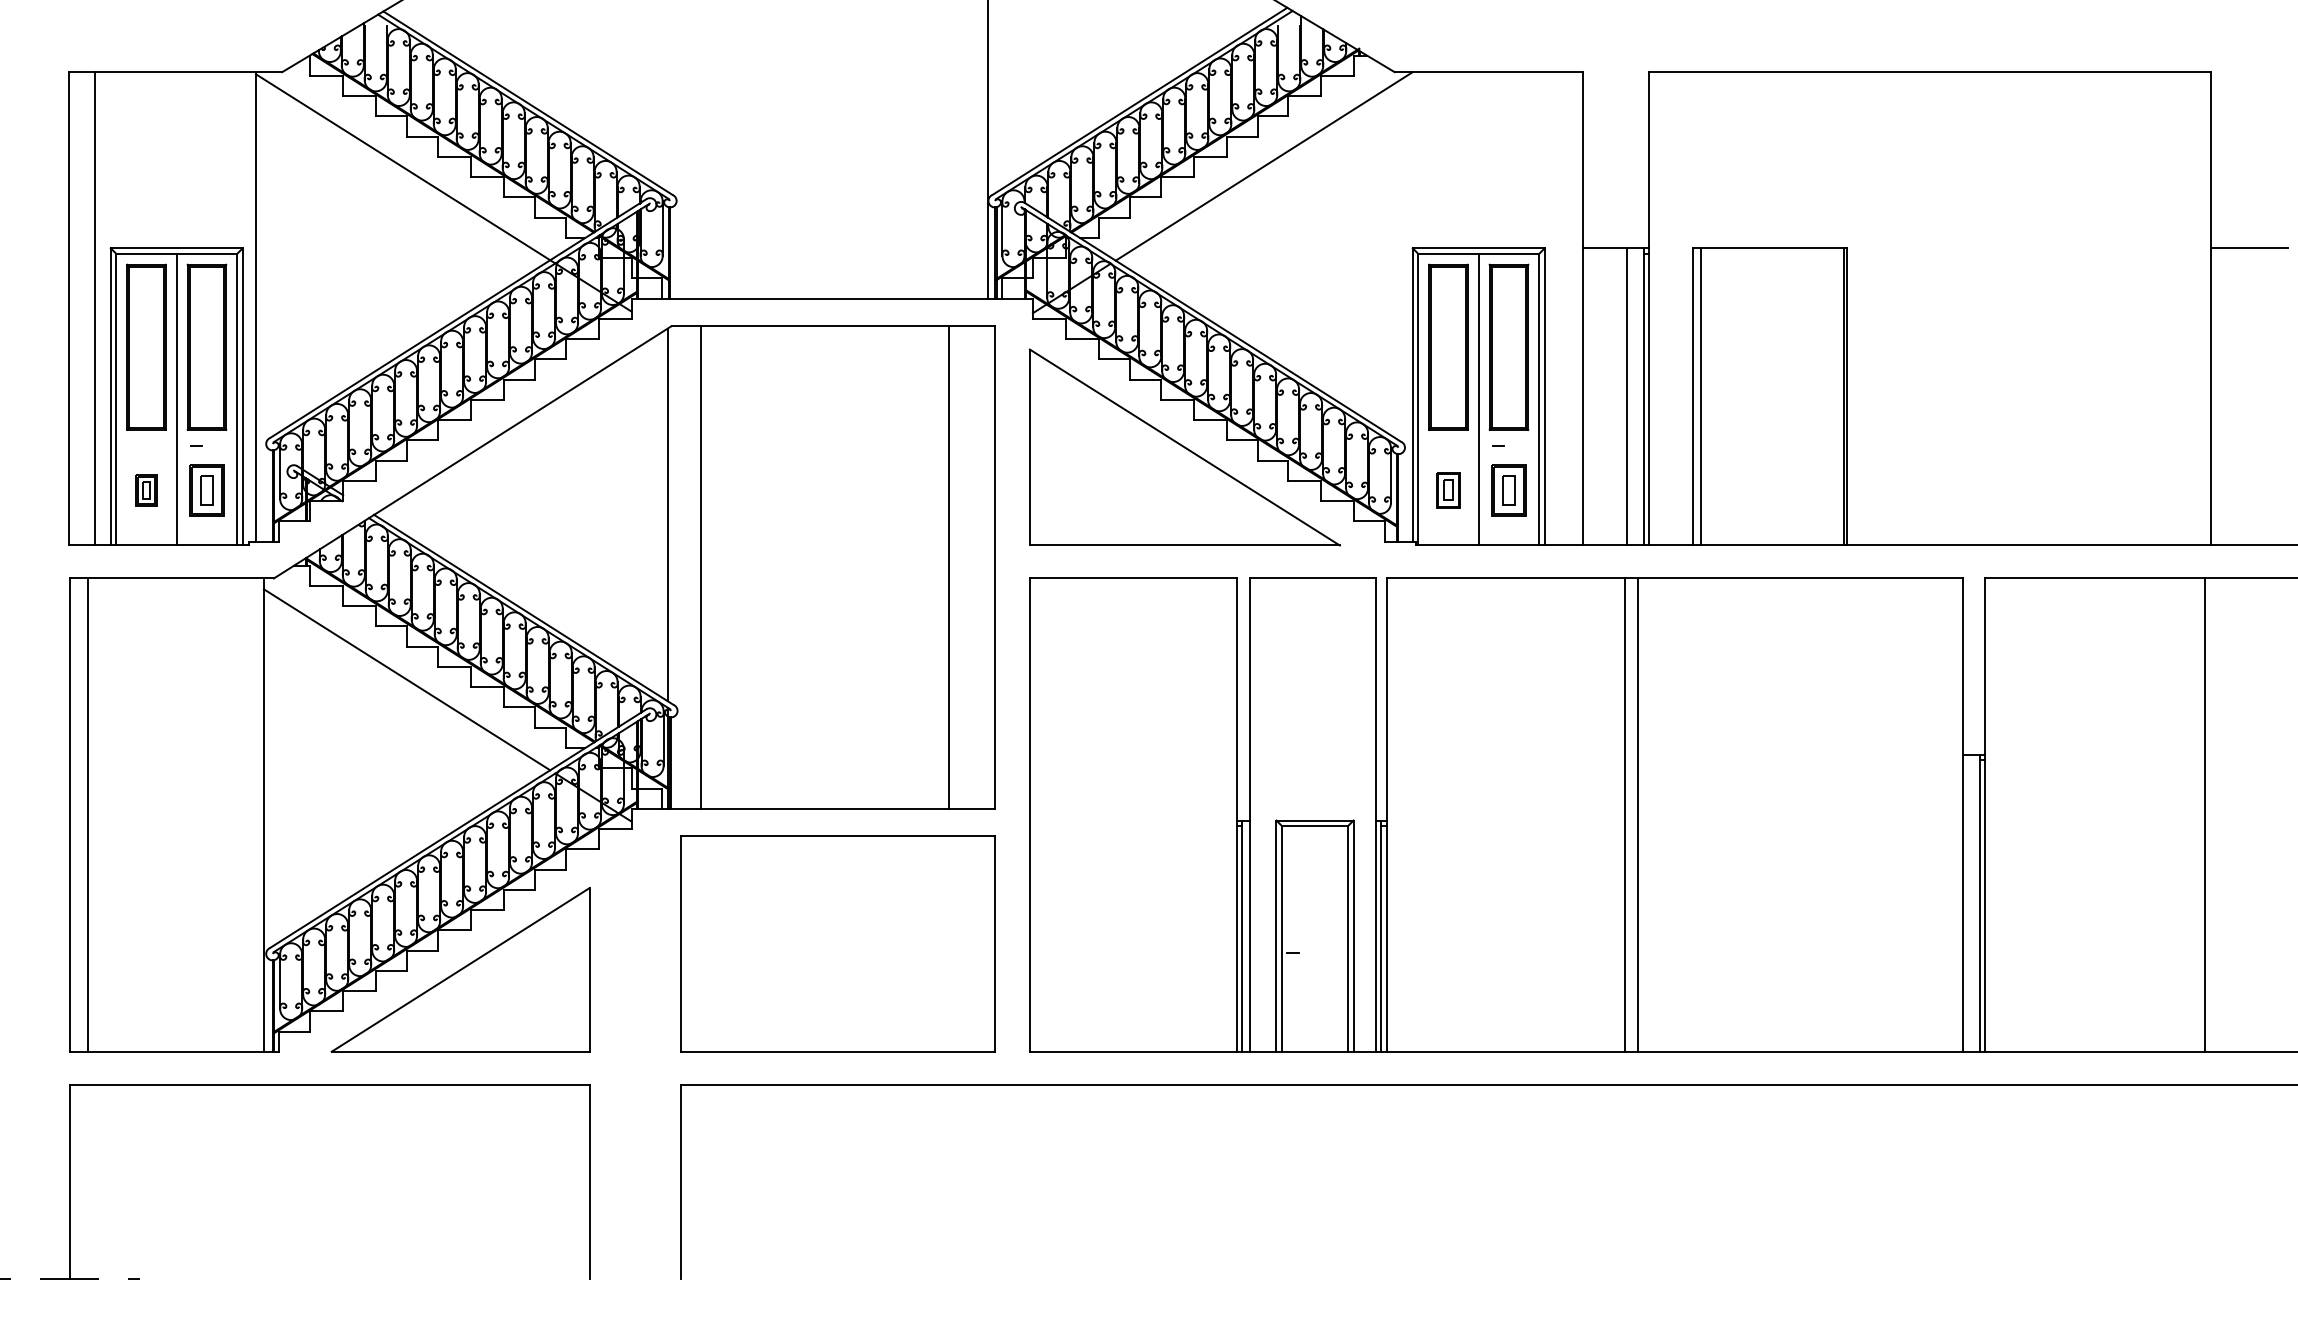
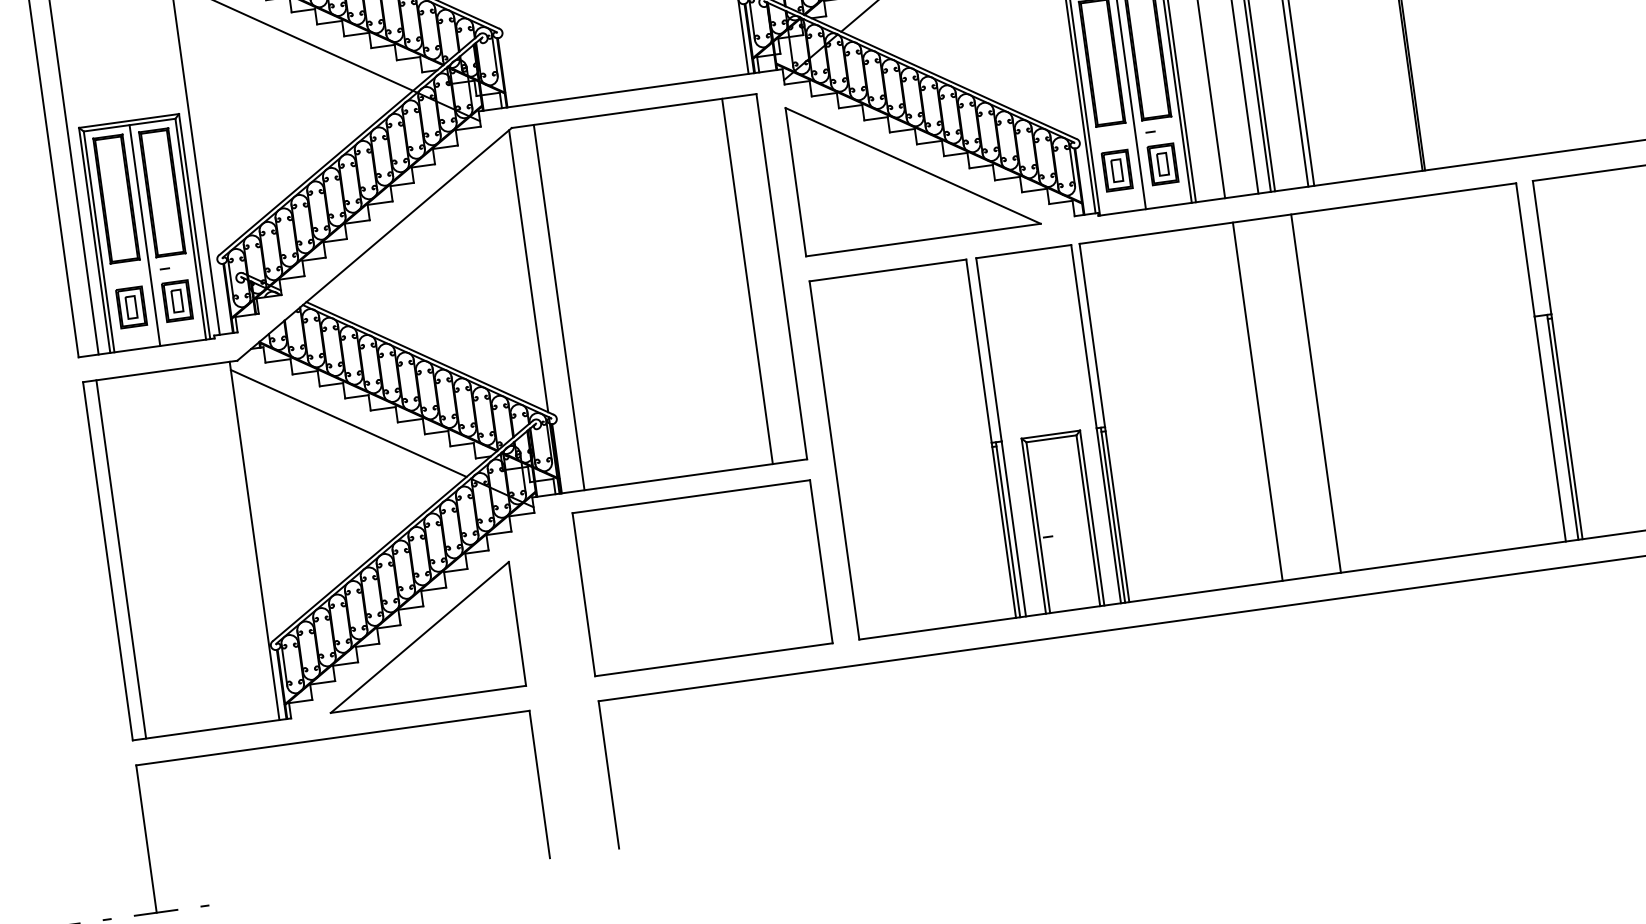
part: (146, 490) -> (131, 307), size x1.67
part: (1448, 490) -> (1117, 170), size x1.43
line: (1625, 814) -> (1316, 393), moved
line: (1638, 814) -> (1258, 401), moved

